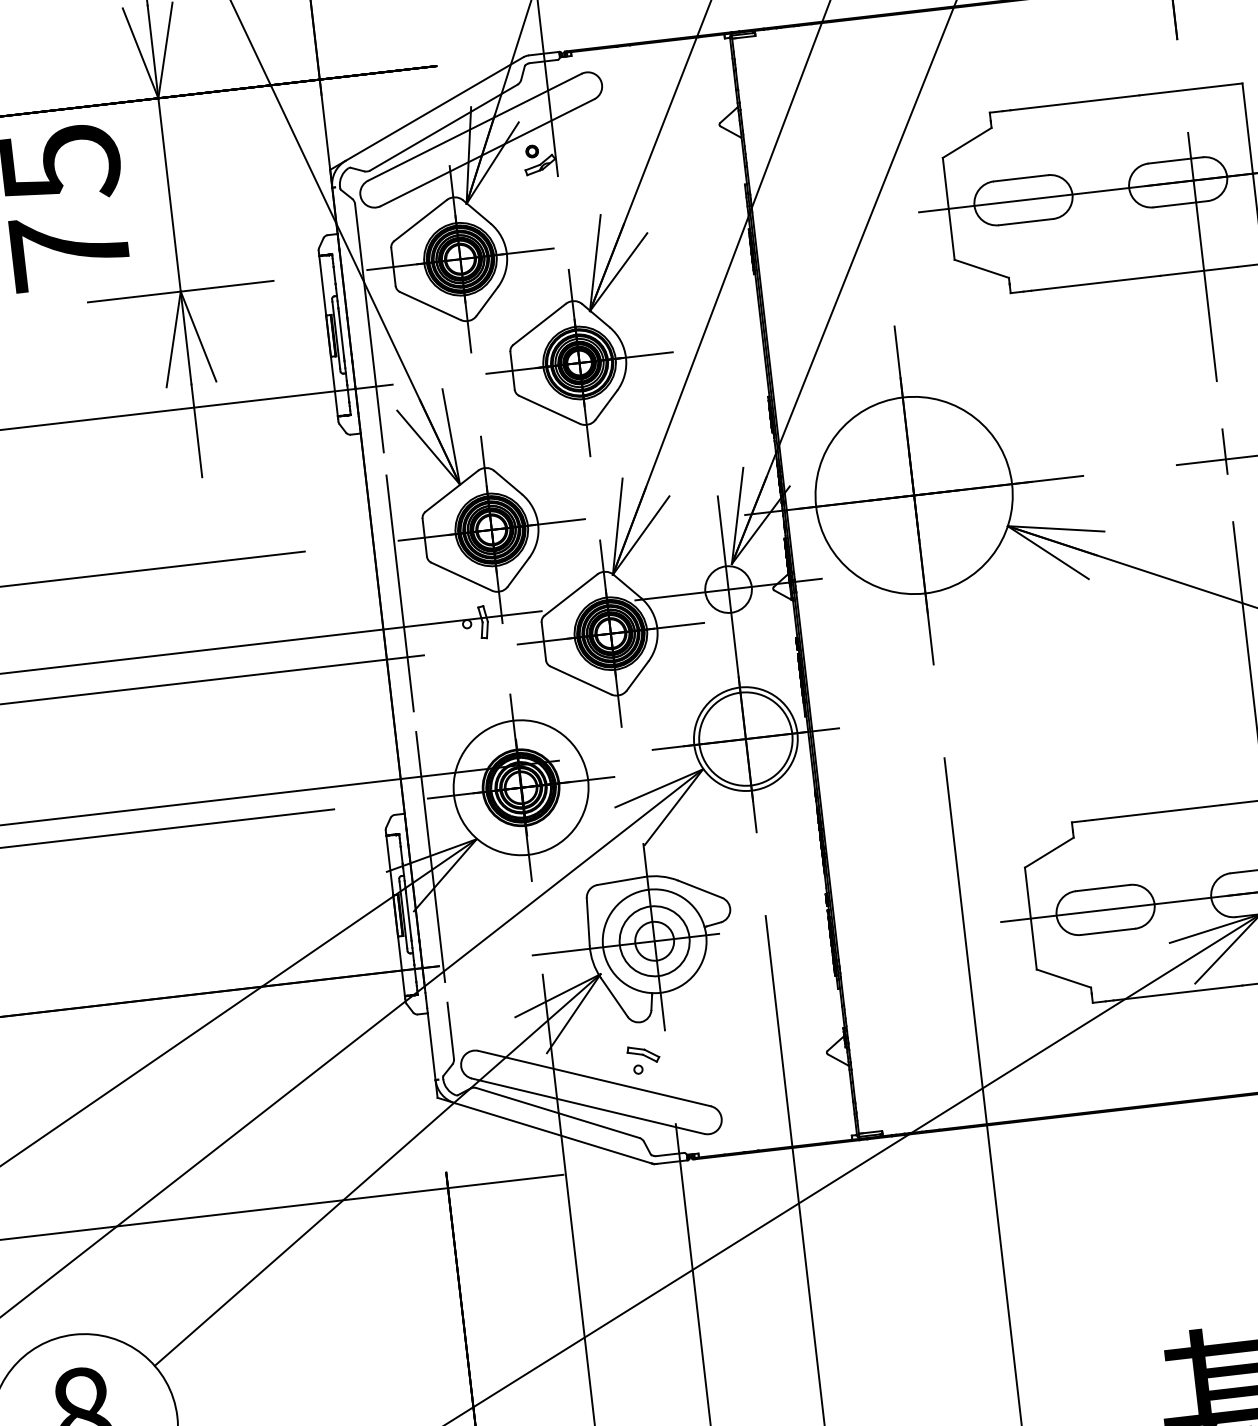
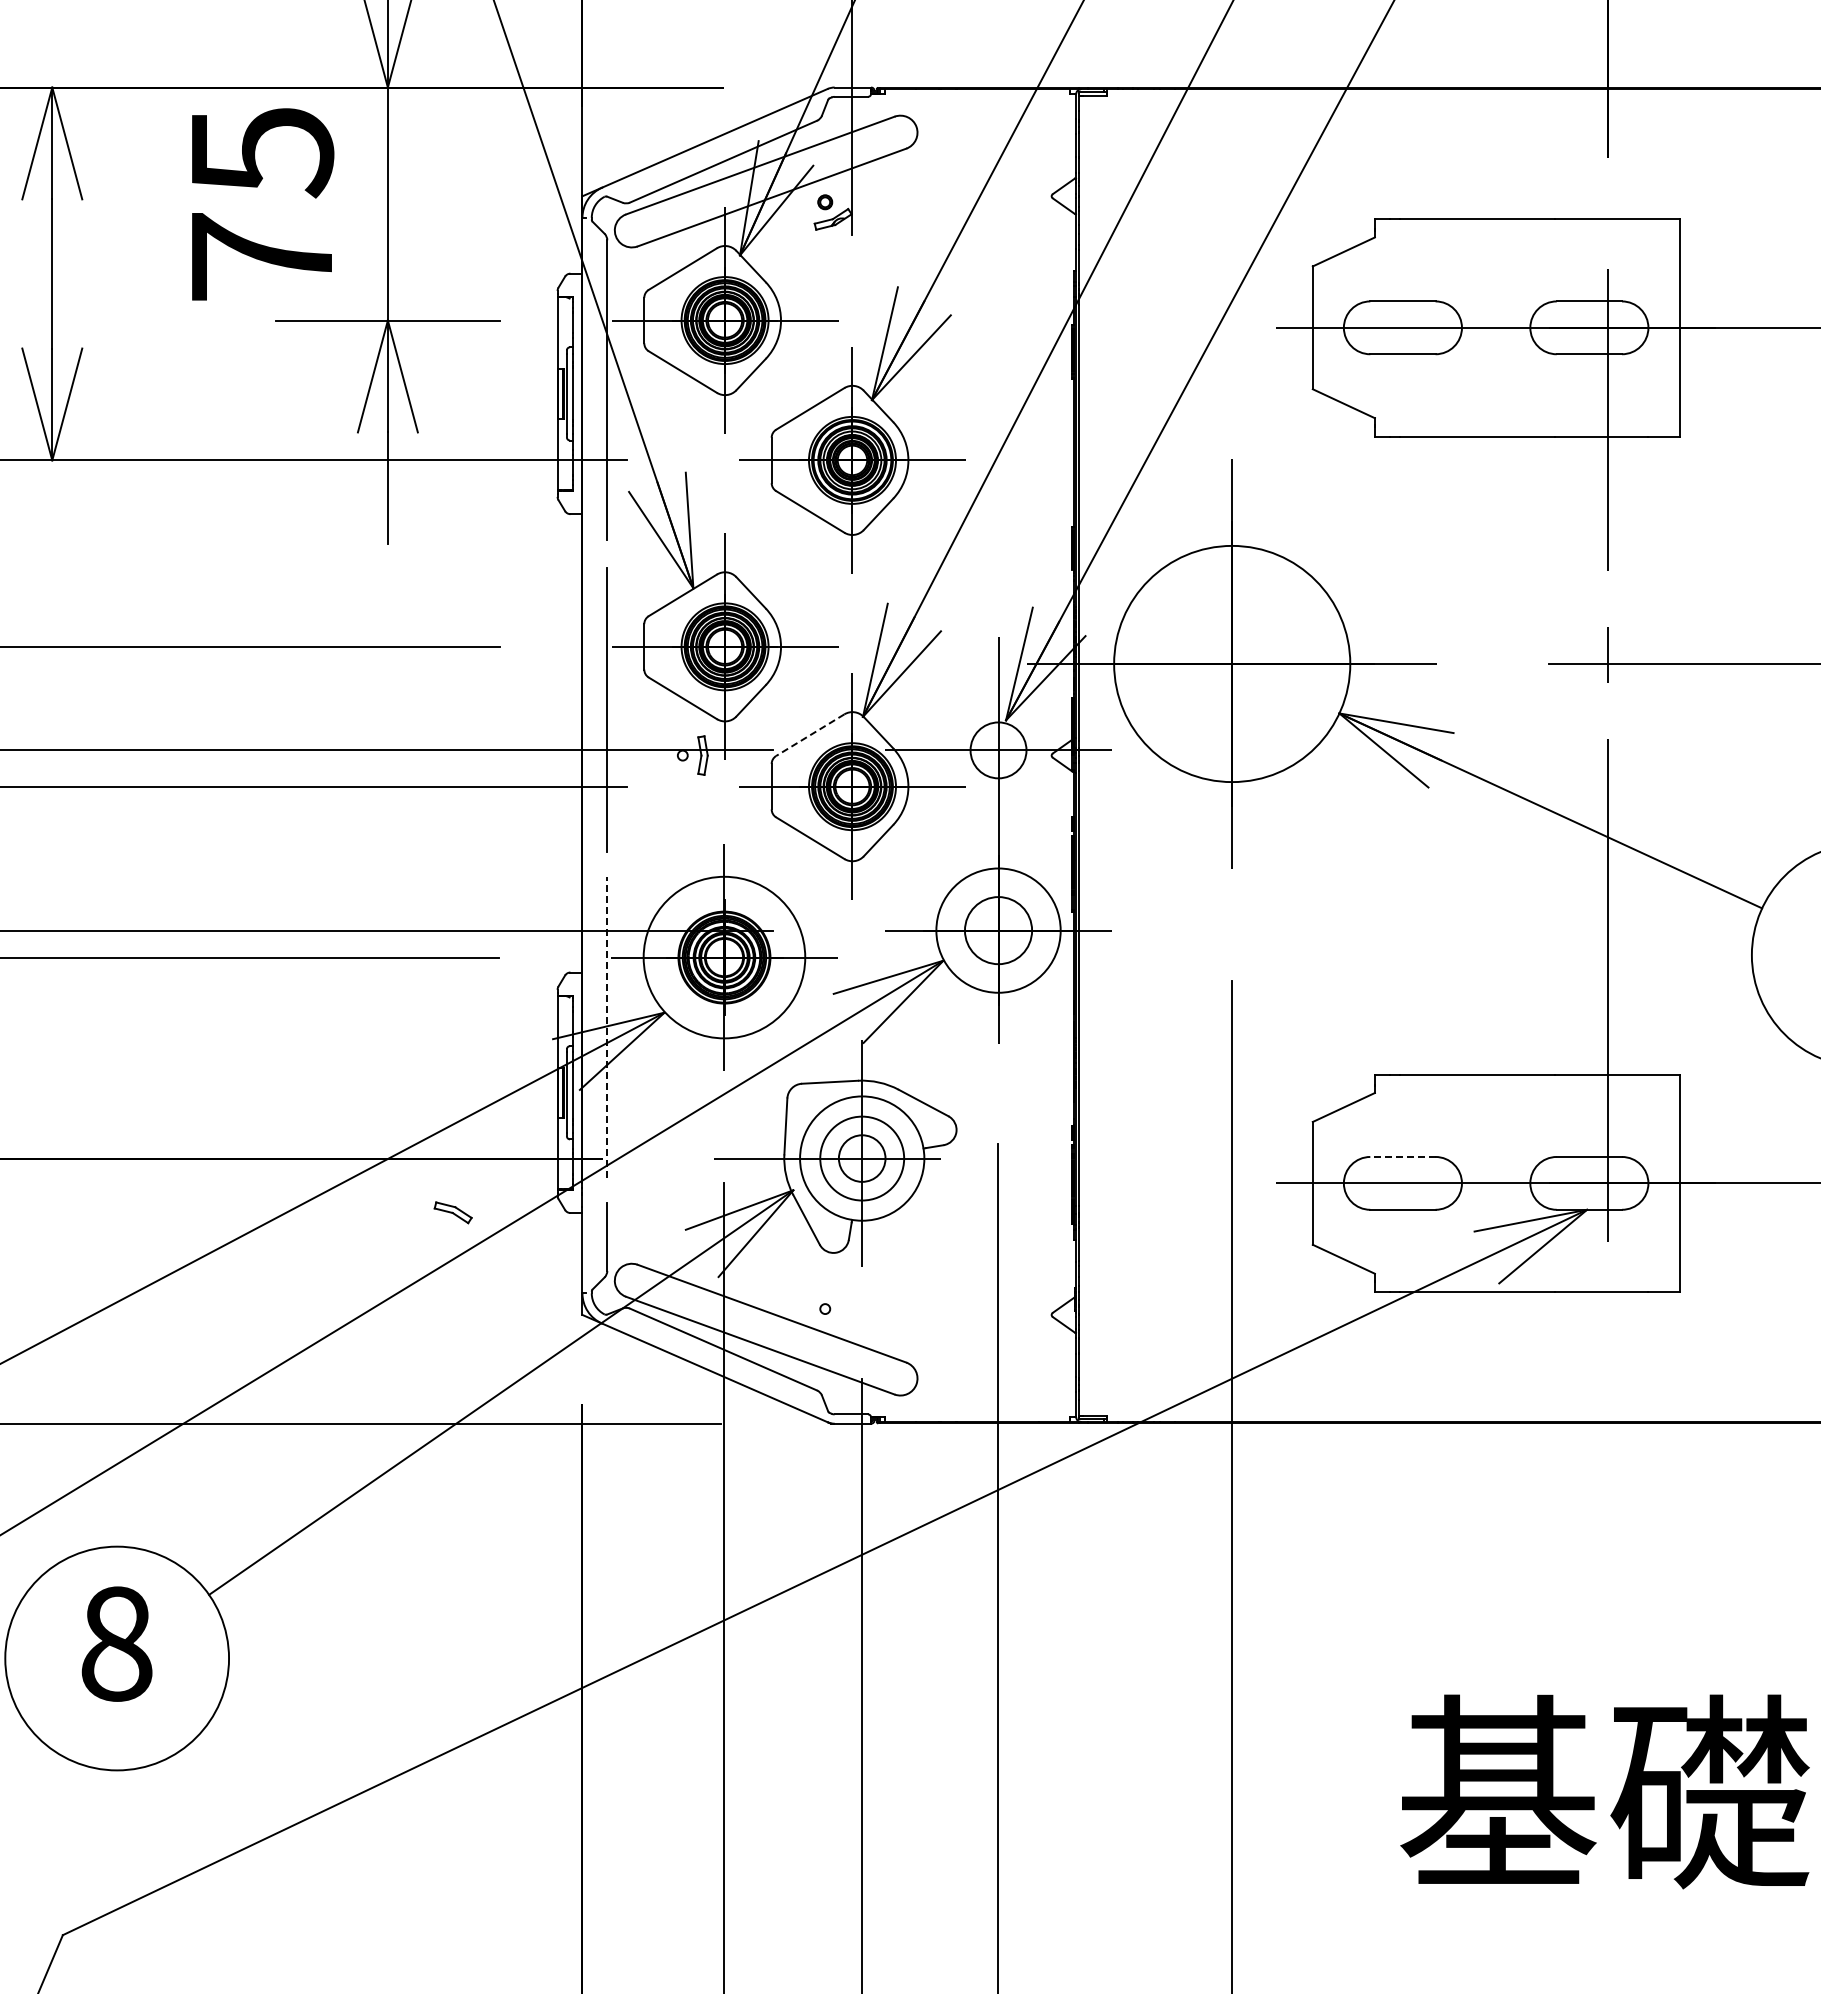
line: (571, 595) -> (810, 735), solid -> dashed
circle: (745, 738) -> (998, 930), size x0.6
line: (430, 856) -> (607, 1027), solid -> dashed
line: (1102, 887) -> (1402, 1156), solid -> dashed
part: (642, 1054) -> (452, 1212), moved

